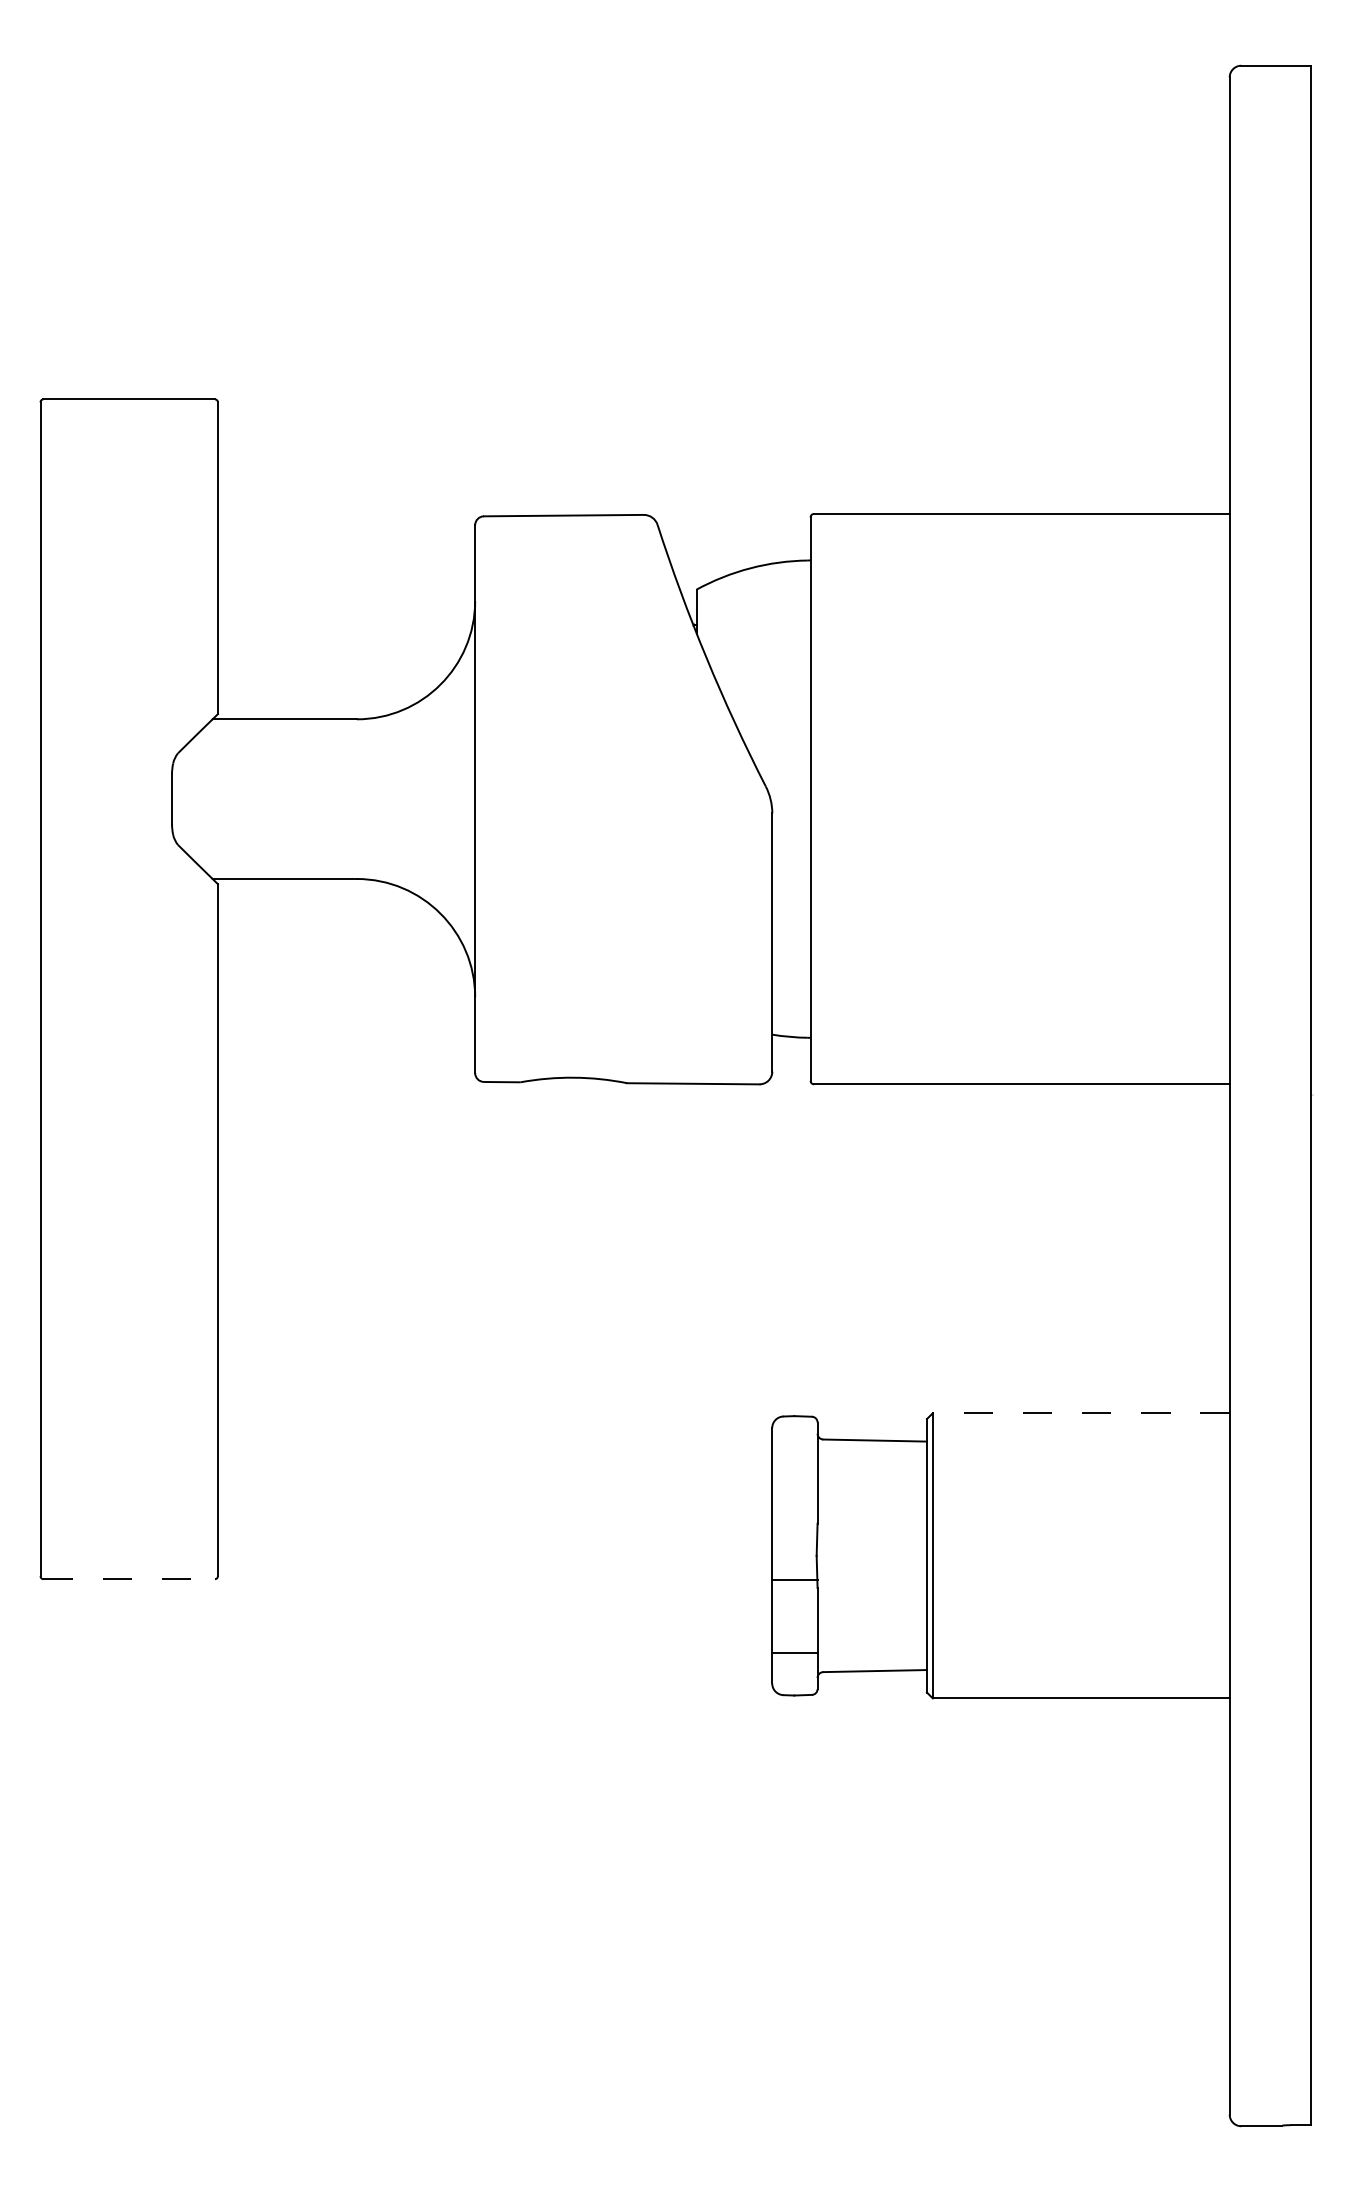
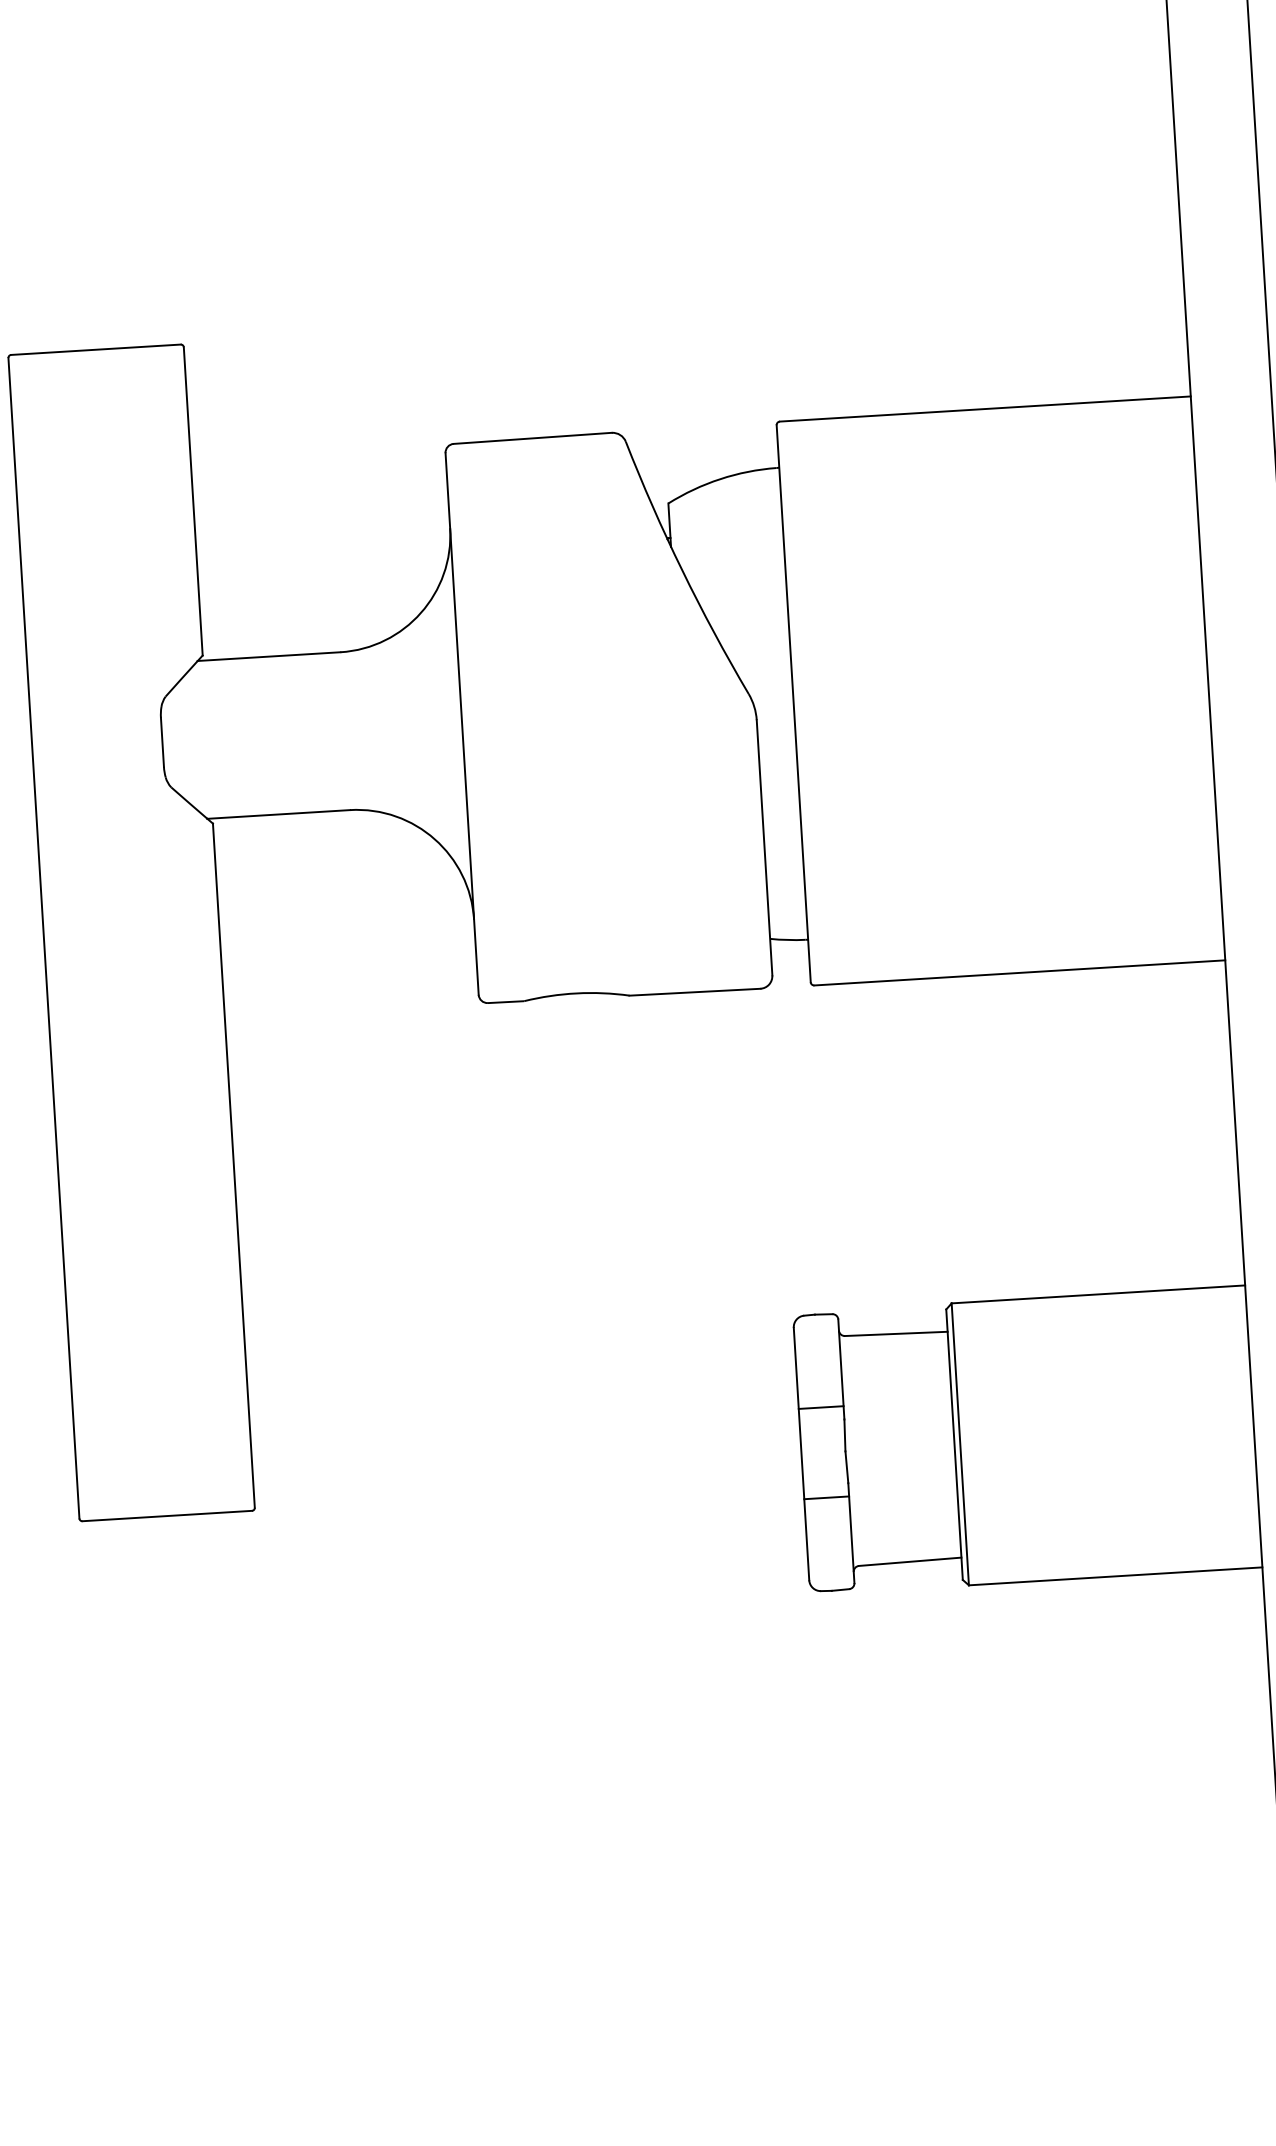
line: (1080, 1413) -> (1097, 1294), dashed -> solid
line: (129, 1579) -> (167, 1516), dashed -> solid
line: (794, 1580) -> (820, 1407), moved
line: (794, 1653) -> (826, 1497), moved

